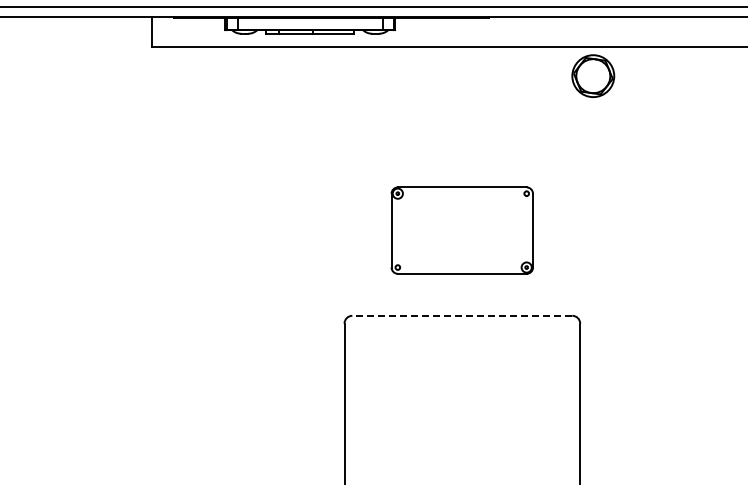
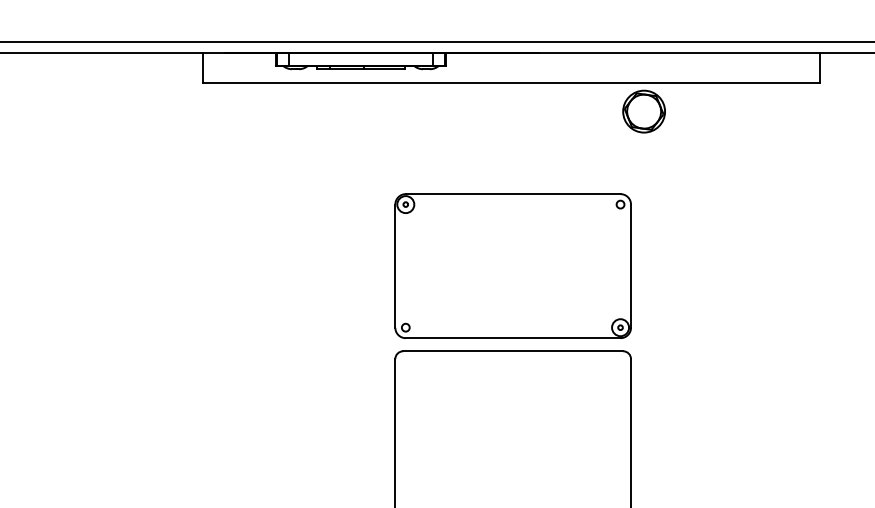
part: (461, 230) -> (512, 265), size x1.67
line: (462, 316) -> (513, 351), dashed -> solid

